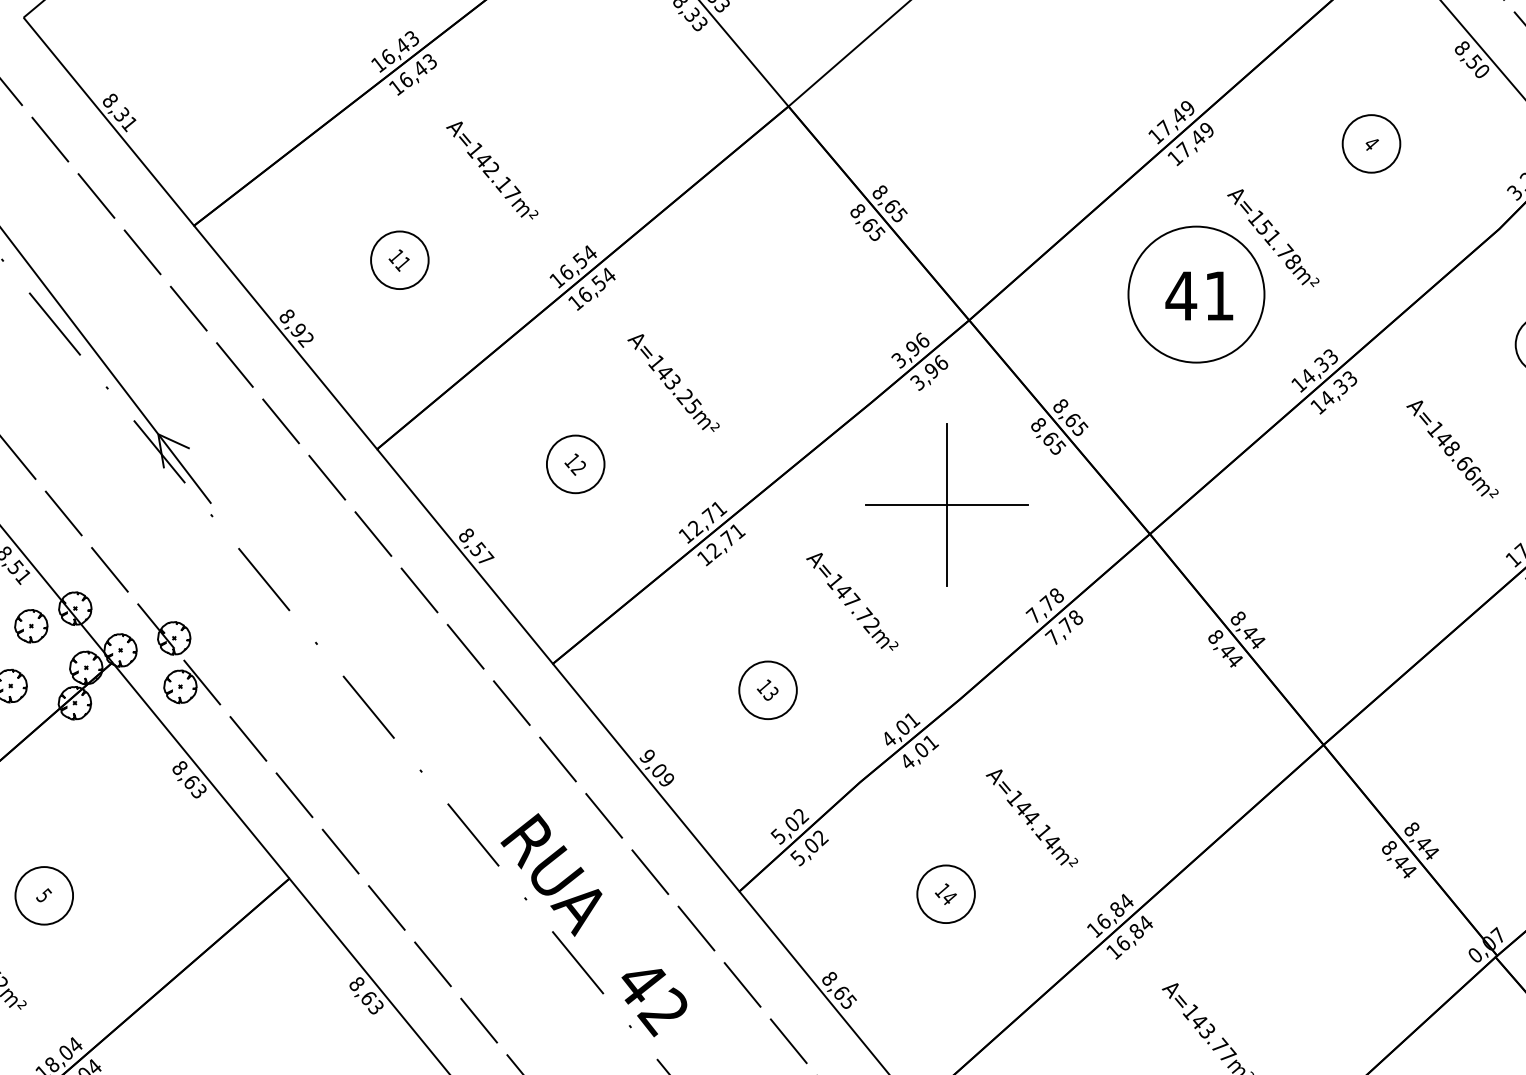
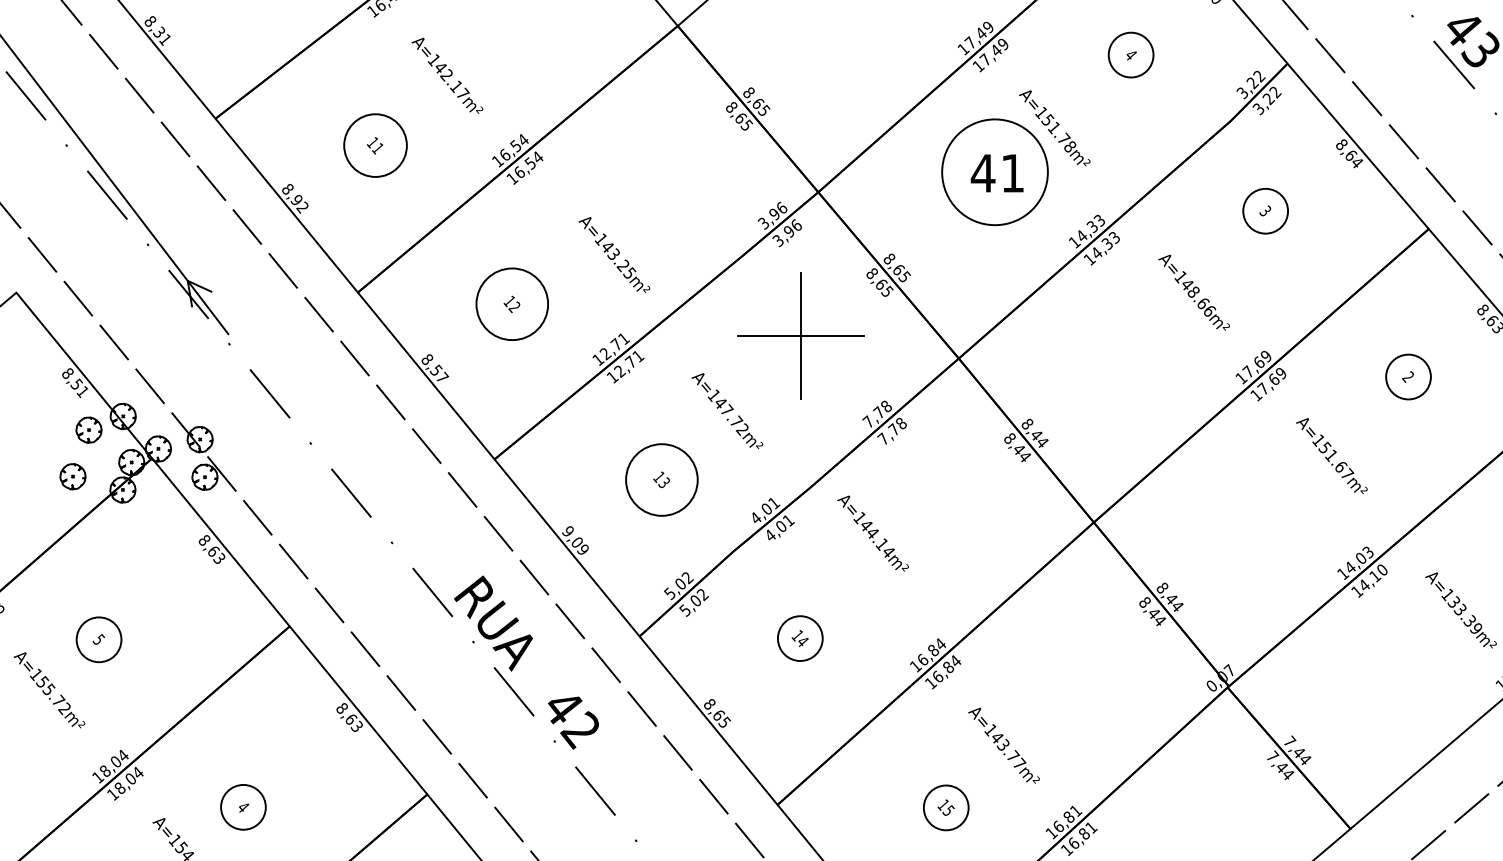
circle: (399, 260) -> (375, 145), size x1.4
text: (673, 382) -> (614, 254), moved
circle: (574, 463) -> (511, 303), size x1.6
circle: (767, 689) -> (661, 479), size x1.6
text: (1031, 818) -> (872, 533), moved

